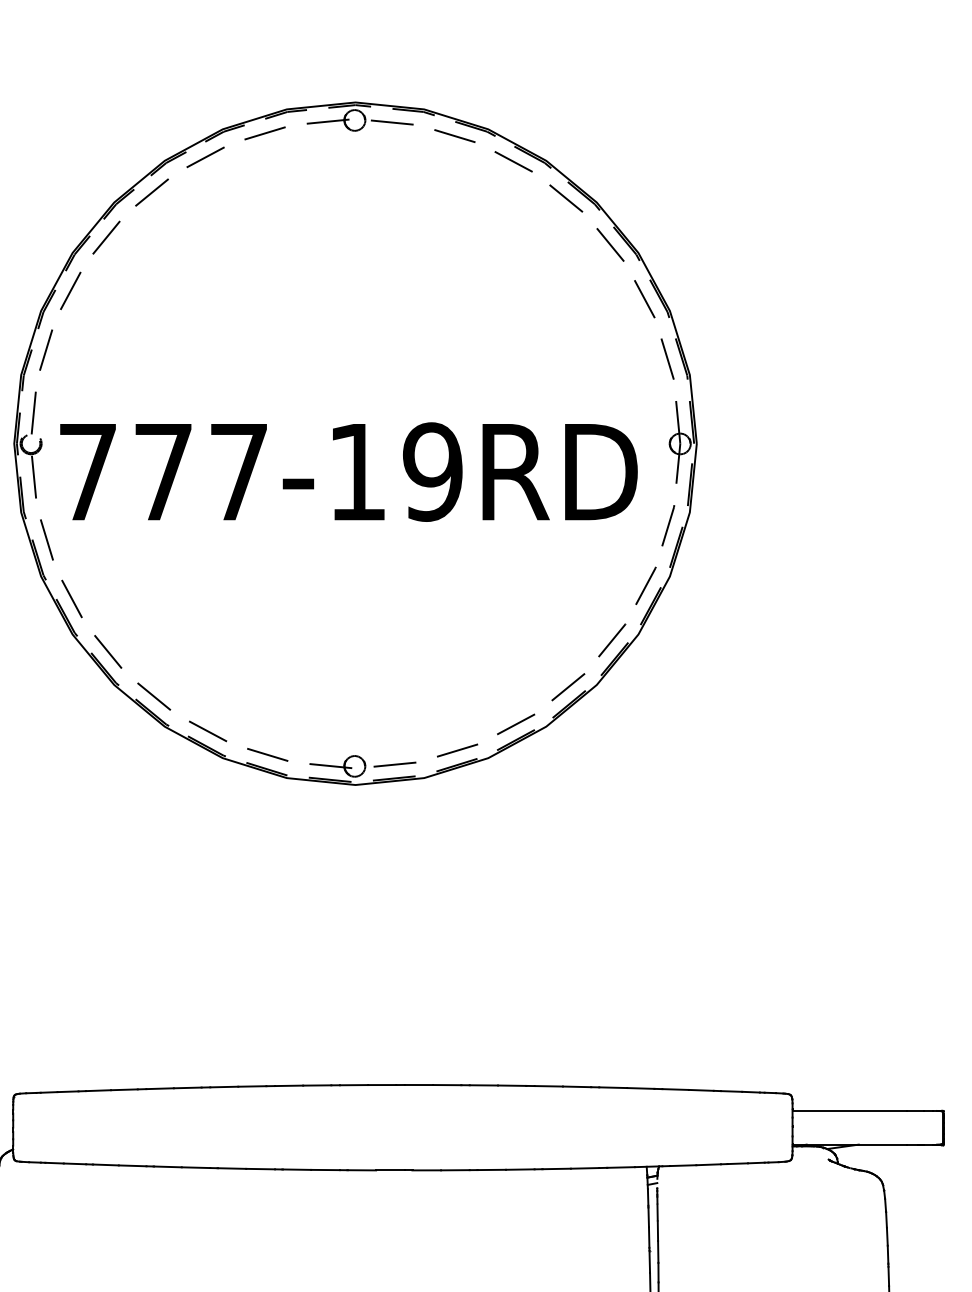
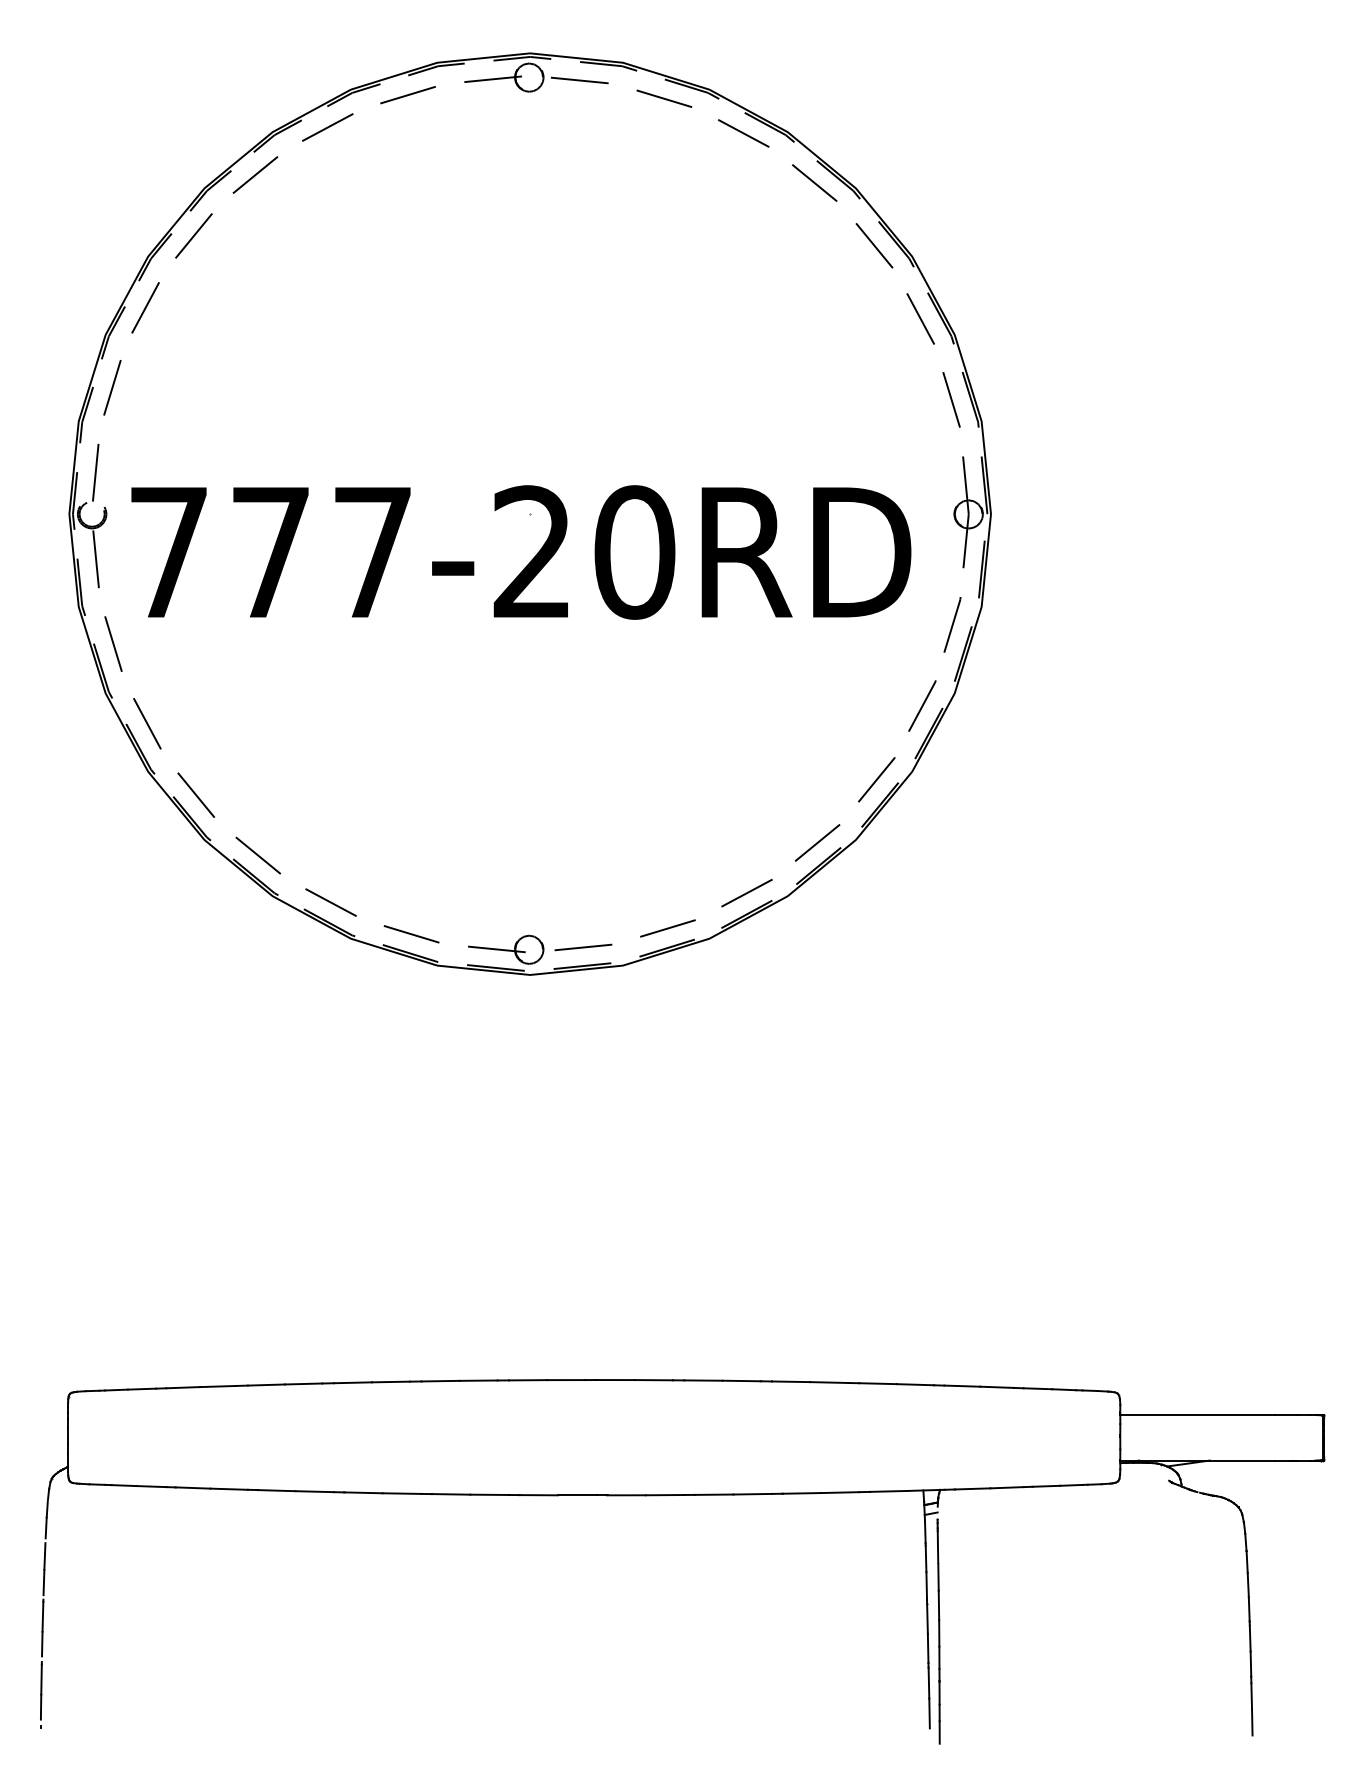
text: (395, 472) -> (584, 552), 777-19RD -> 777-20RD

